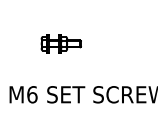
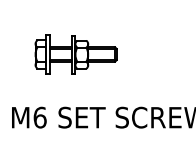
part: (60, 43) -> (75, 54), size x1.67

